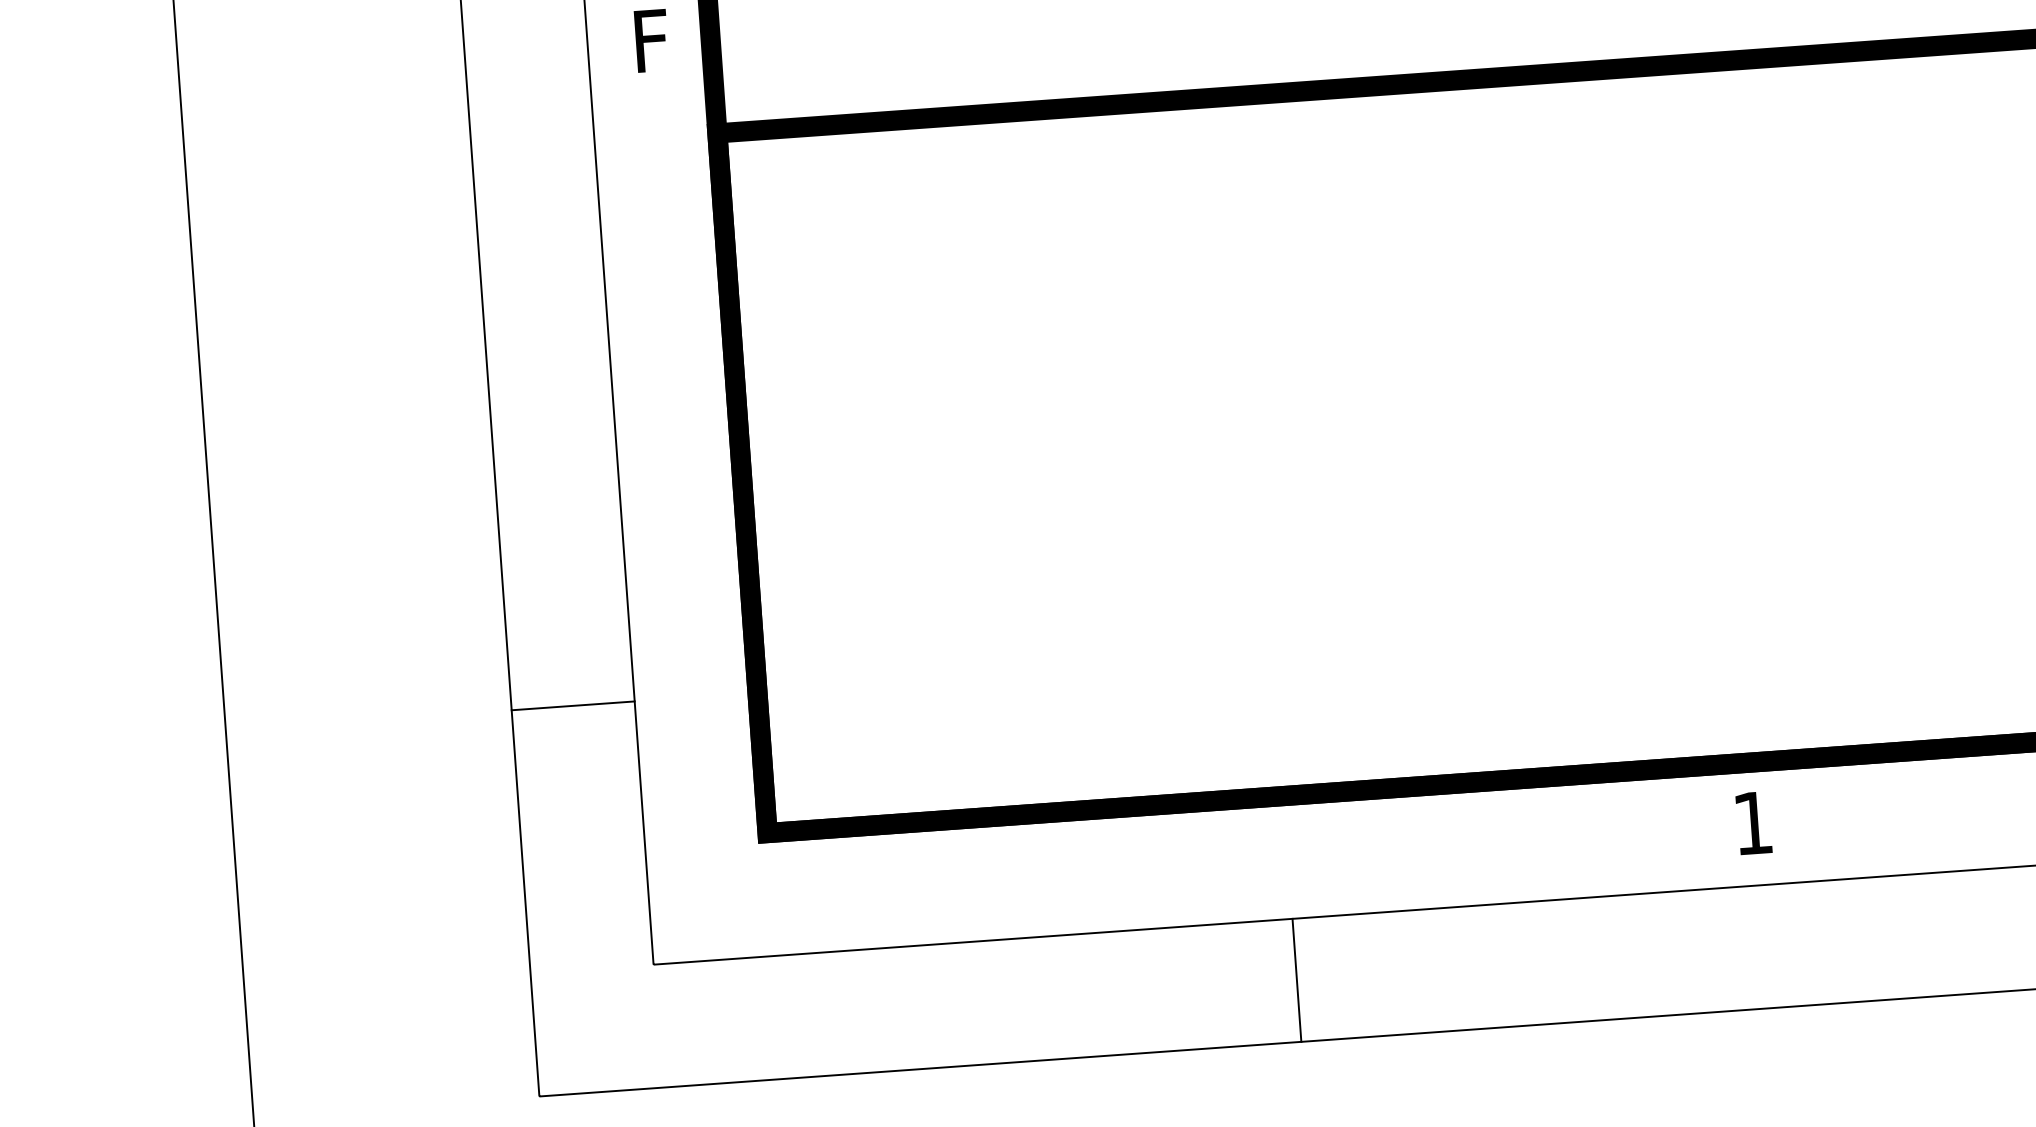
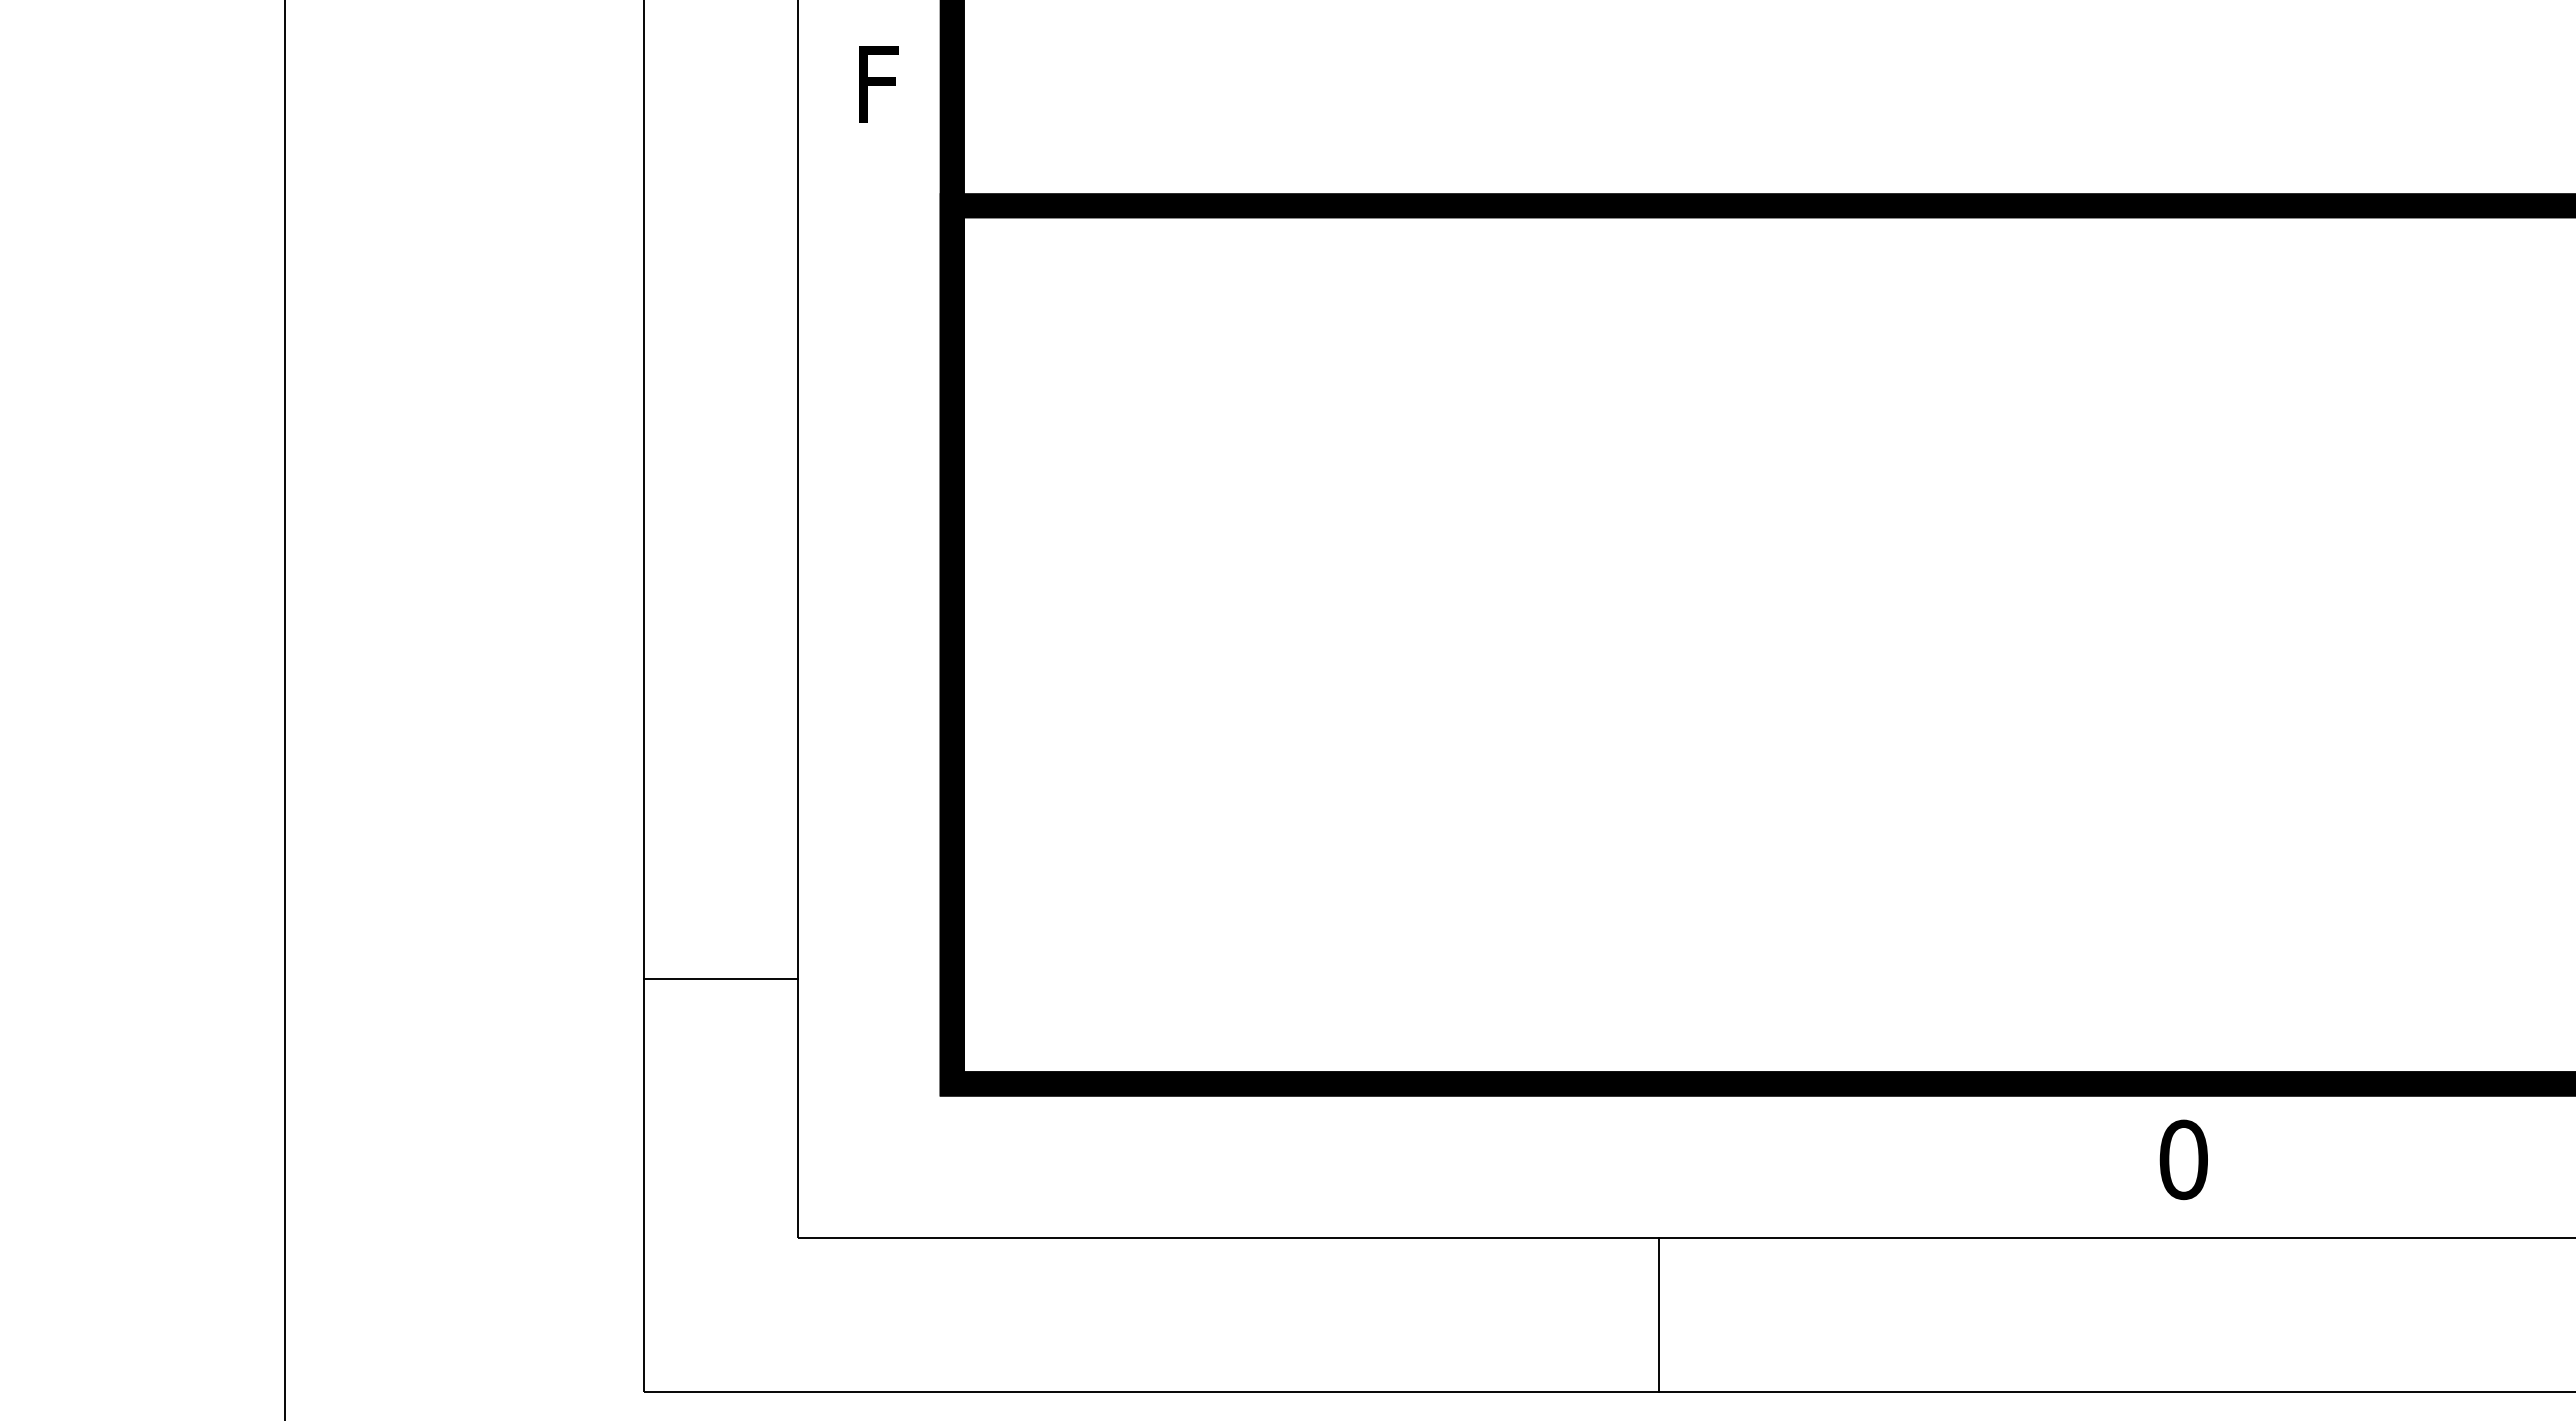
line: (572, 705) -> (720, 978), moved
text: (1752, 822) -> (2183, 1159), 1 -> 0
line: (1297, 979) -> (1659, 1314), moved

